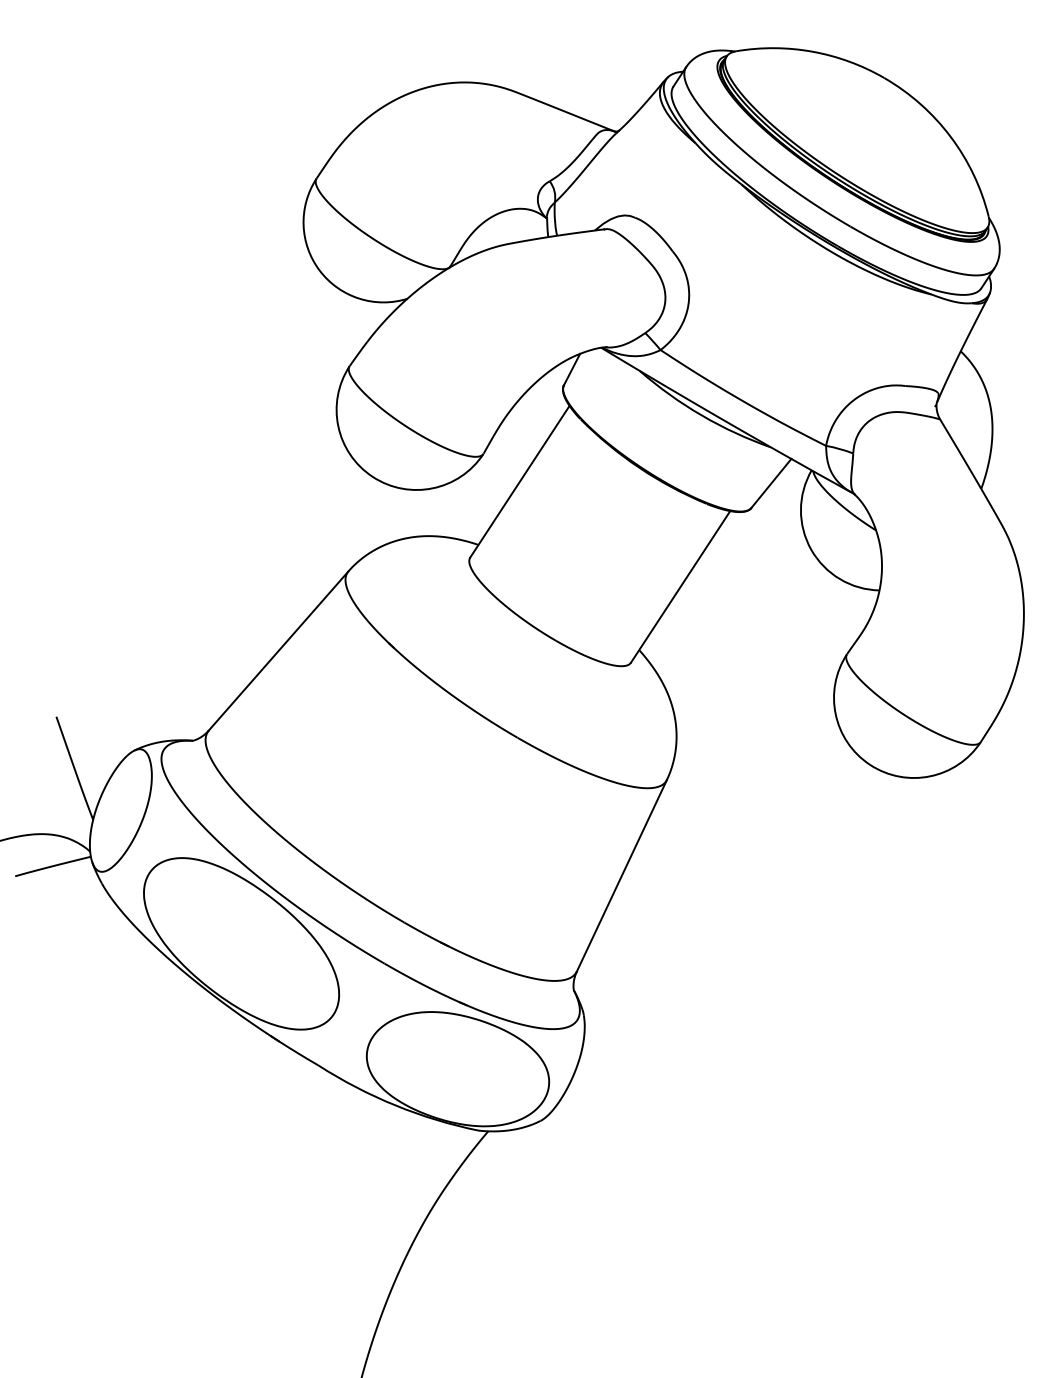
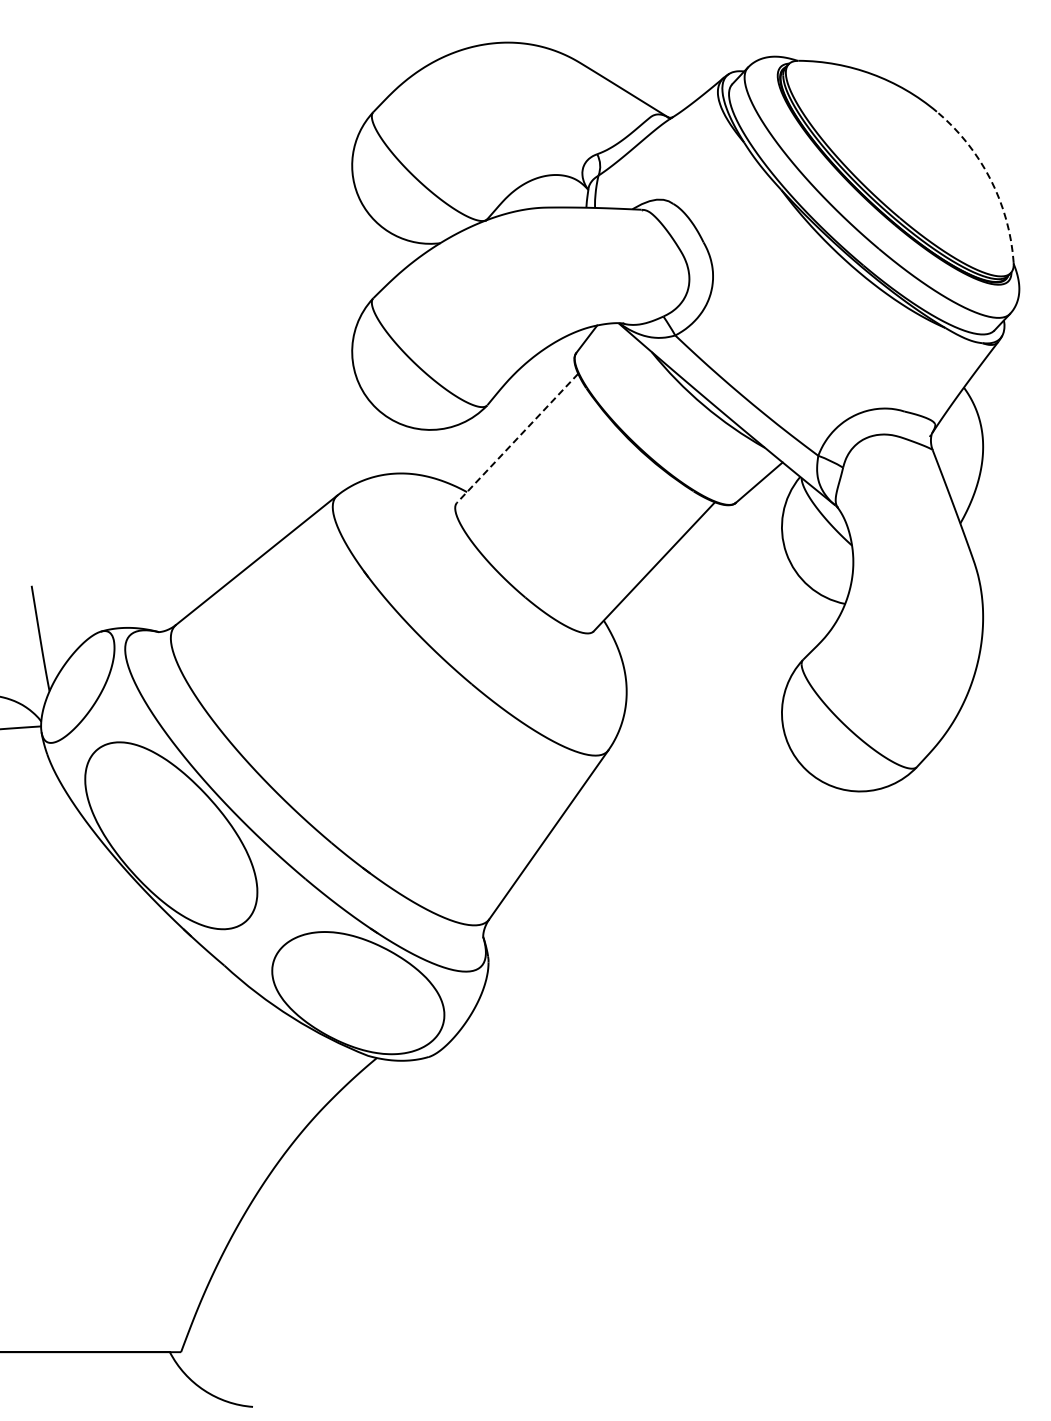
arc: (950, 136) -> (990, 179), solid -> dashed
line: (519, 481) -> (517, 438), solid -> dashed

